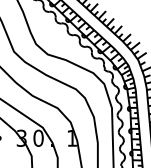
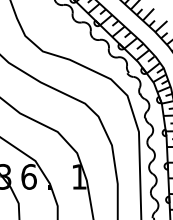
text: (38, 137) -> (28, 175), 0 -> 6

